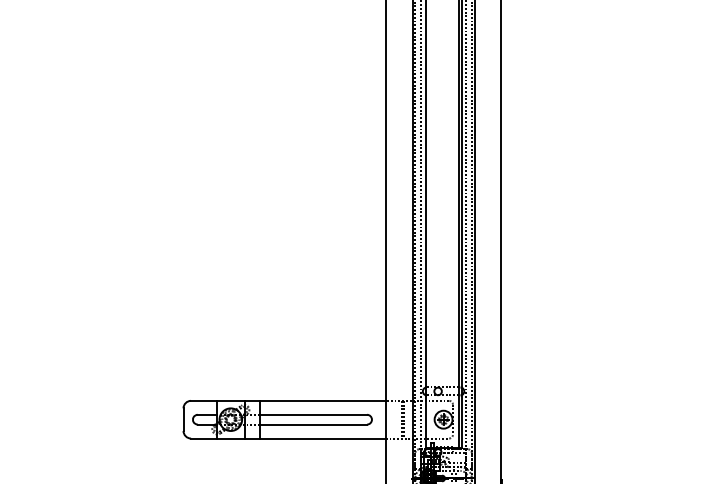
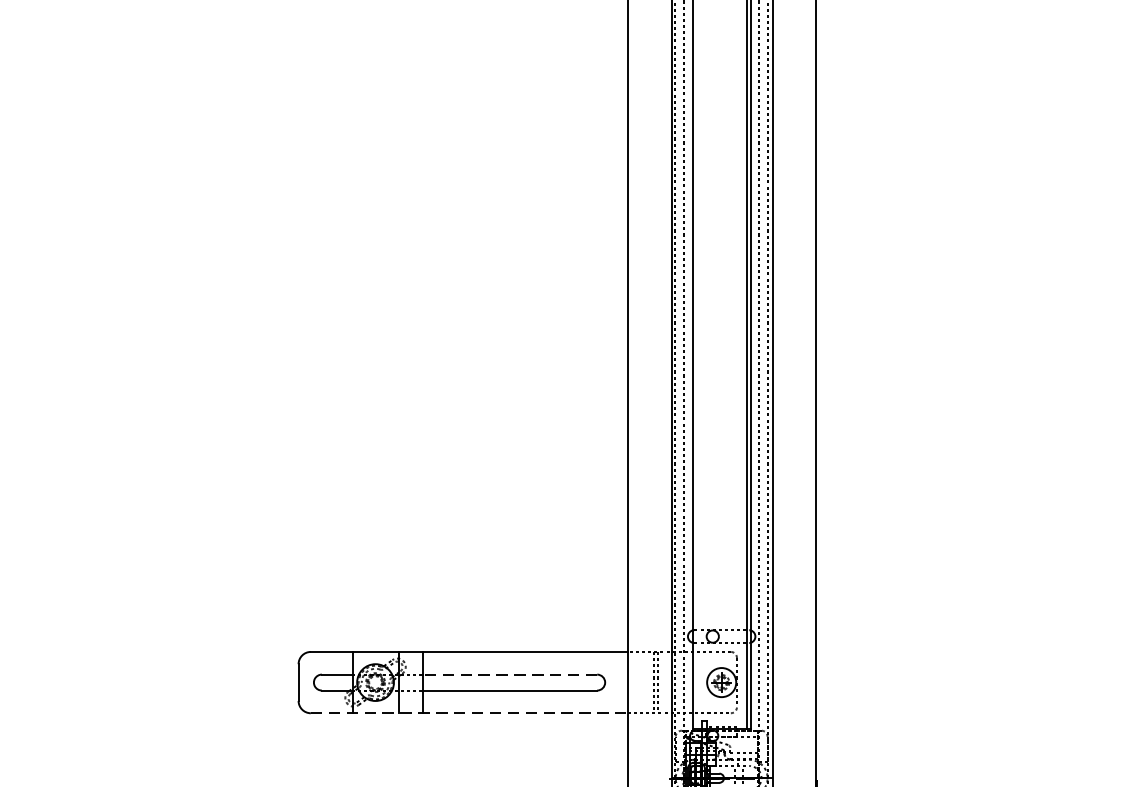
line: (313, 414) -> (510, 674), solid -> dashed
line: (288, 438) -> (469, 713), solid -> dashed

